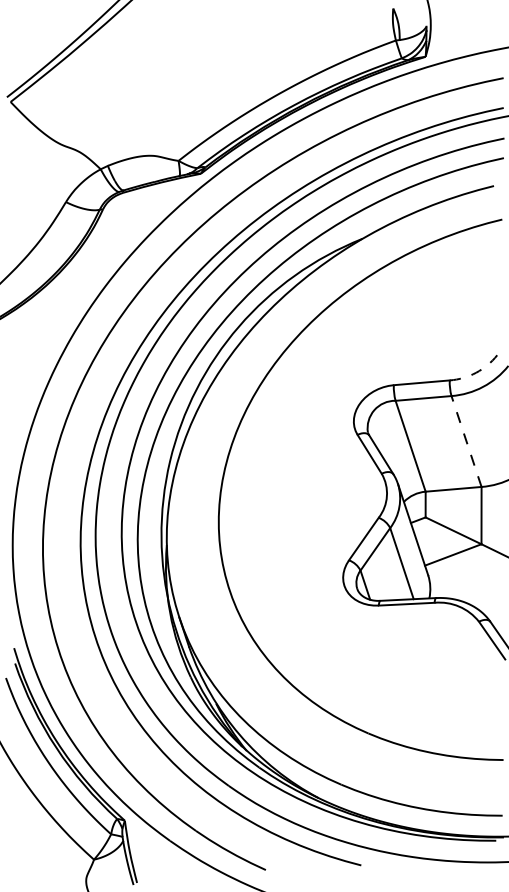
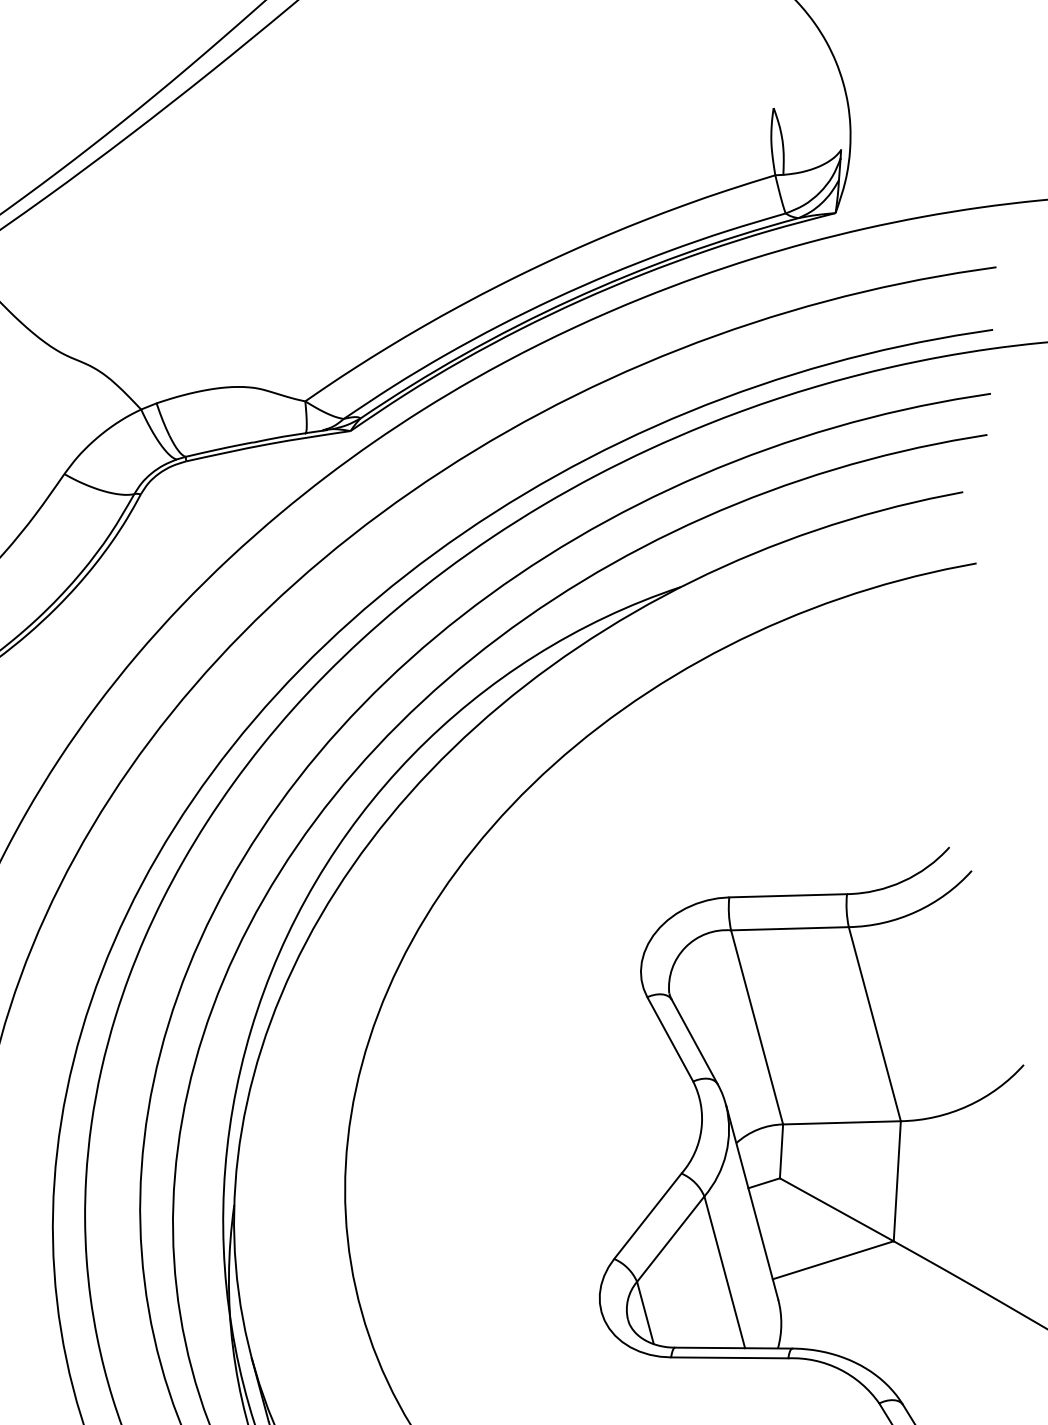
arc: (476, 372) -> (904, 880), dashed -> solid
line: (466, 441) -> (874, 1024), dashed -> solid

